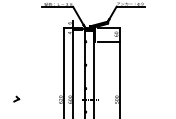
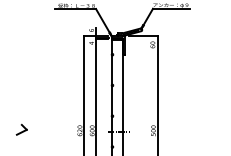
line: (109, 41) -> (143, 54), removed
part: (16, 99) -> (21, 130), size x1.6

